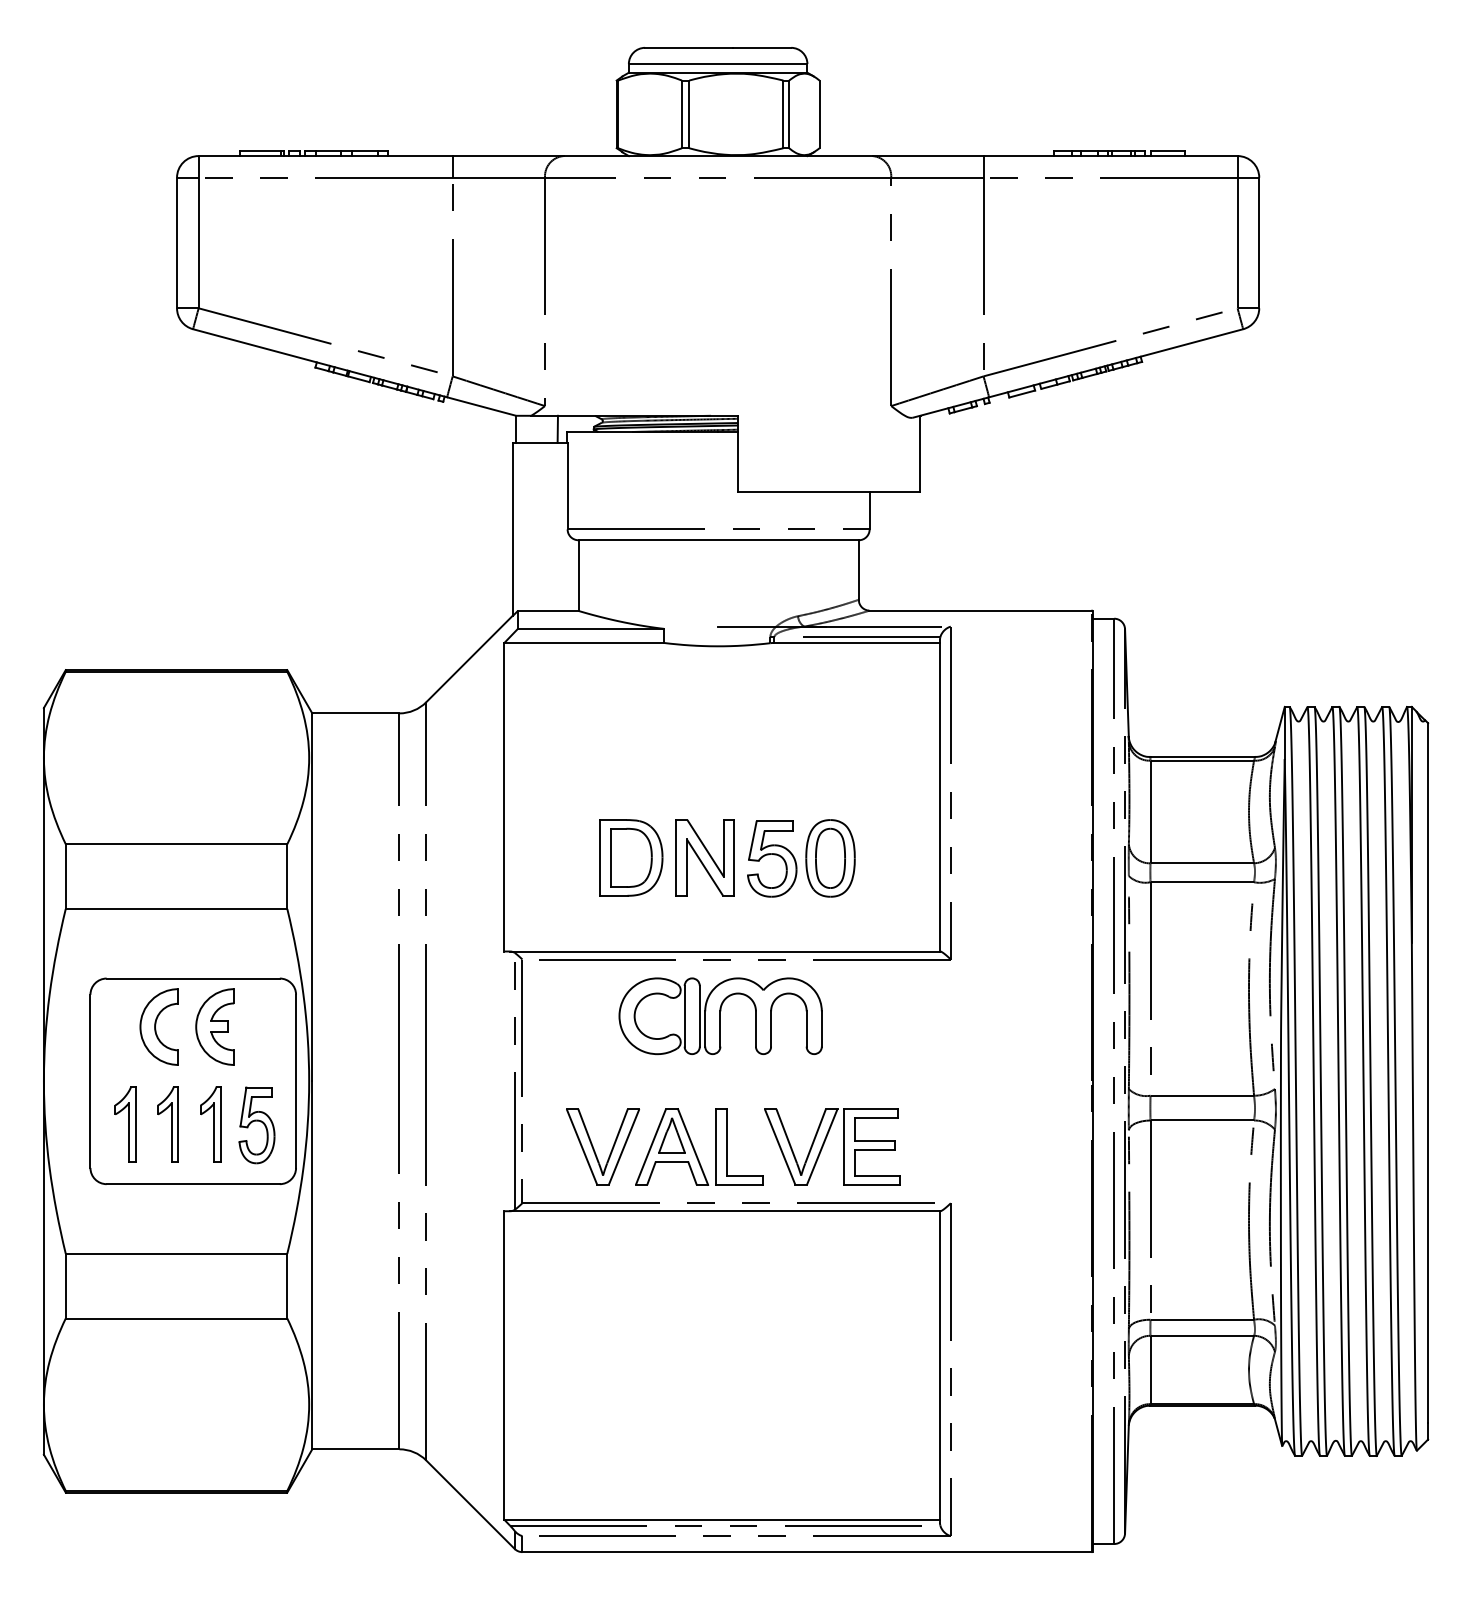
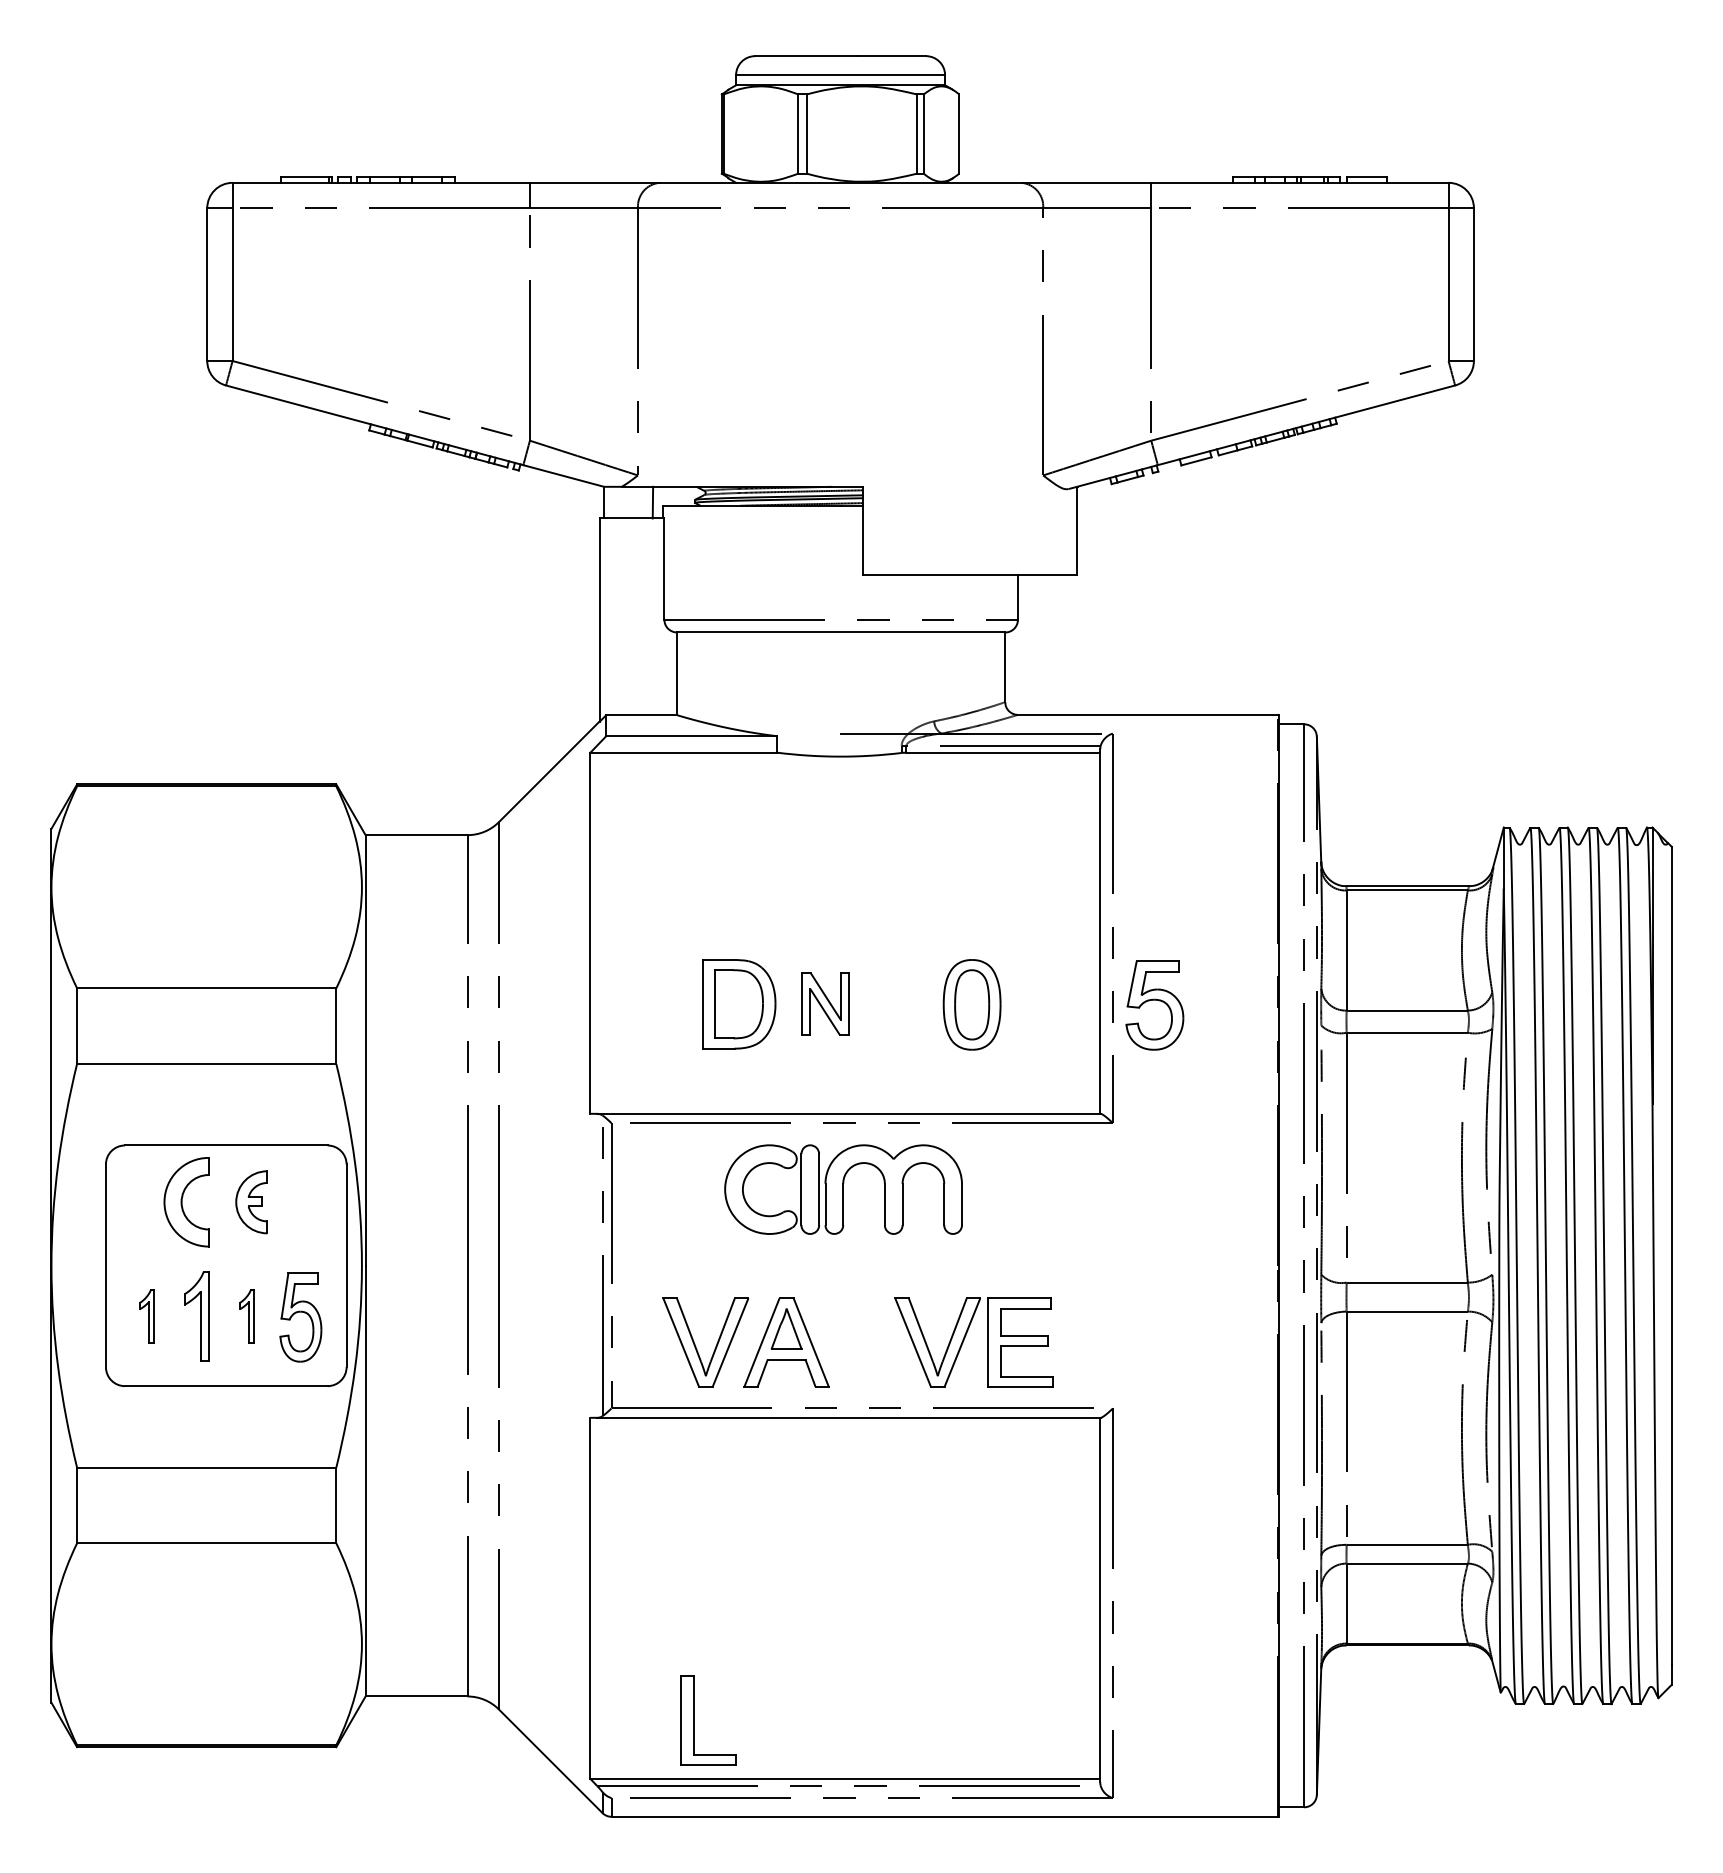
part: (705, 858) -> (825, 1004), size x0.7
part: (771, 858) -> (1154, 1005), moved
part: (214, 1027) -> (251, 1202), size x0.7
part: (125, 1124) -> (146, 1316), size x0.6
part: (210, 1124) -> (246, 1316), size x0.6
part: (727, 1146) -> (694, 1720), moved

